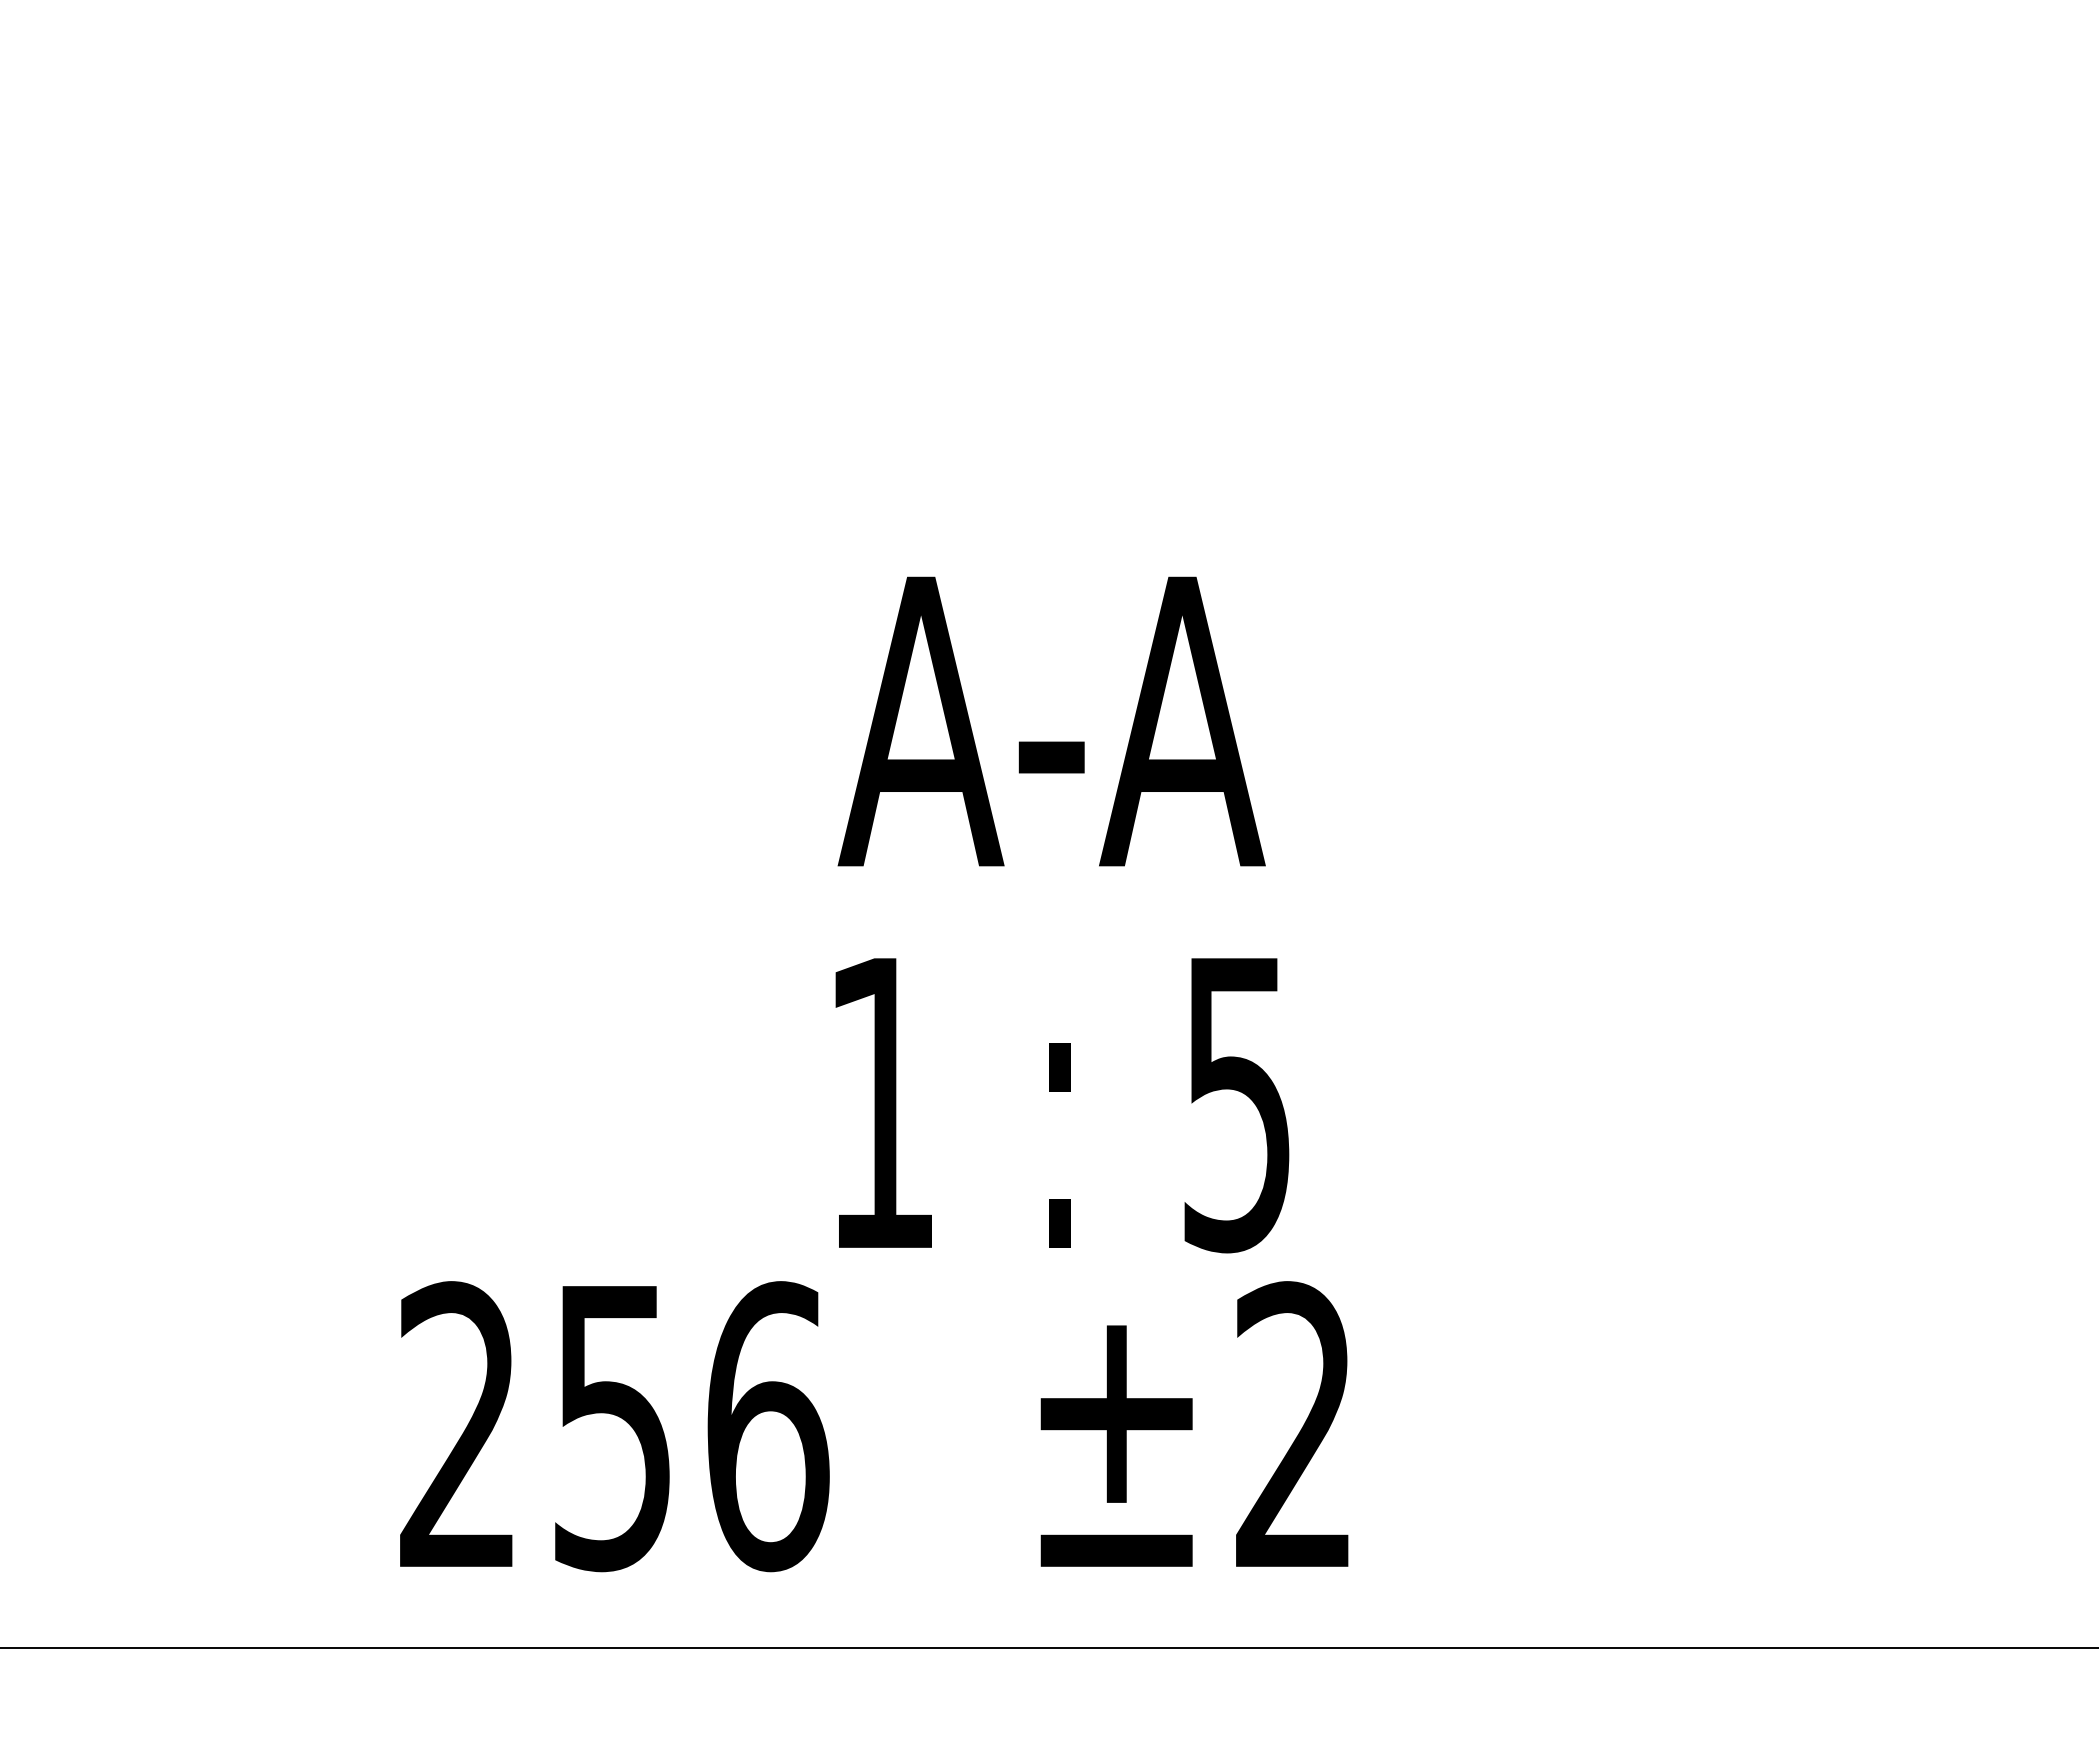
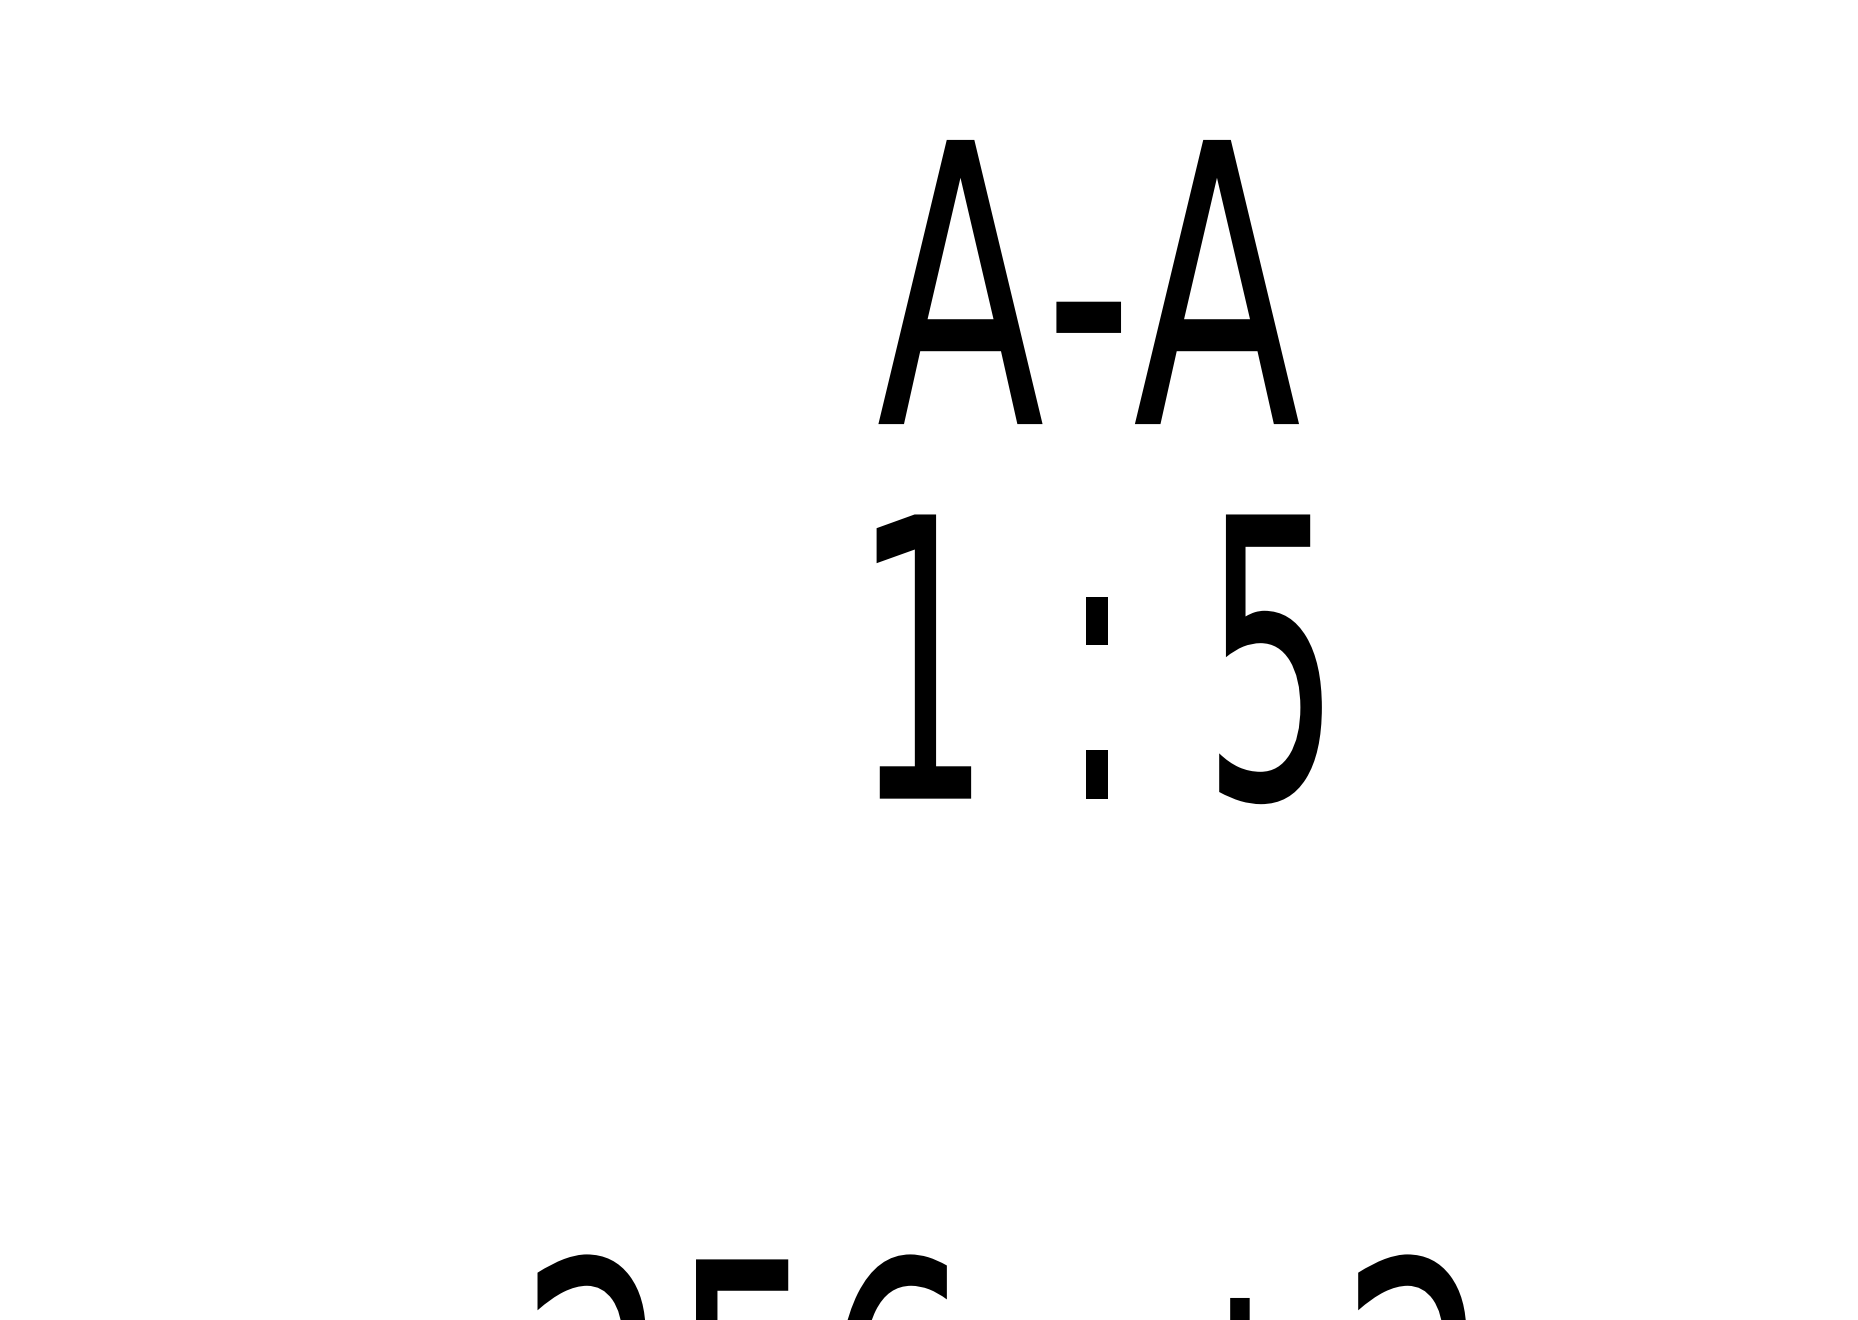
text: (1062, 914) -> (1099, 471), moved

